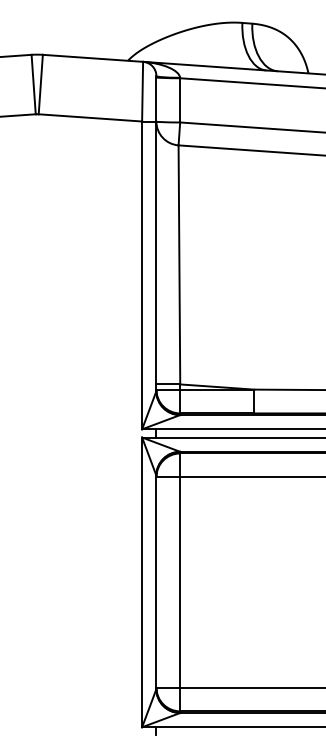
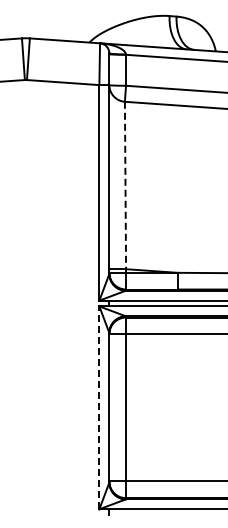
line: (179, 264) -> (125, 185), solid -> dashed
line: (142, 581) -> (99, 407), solid -> dashed

